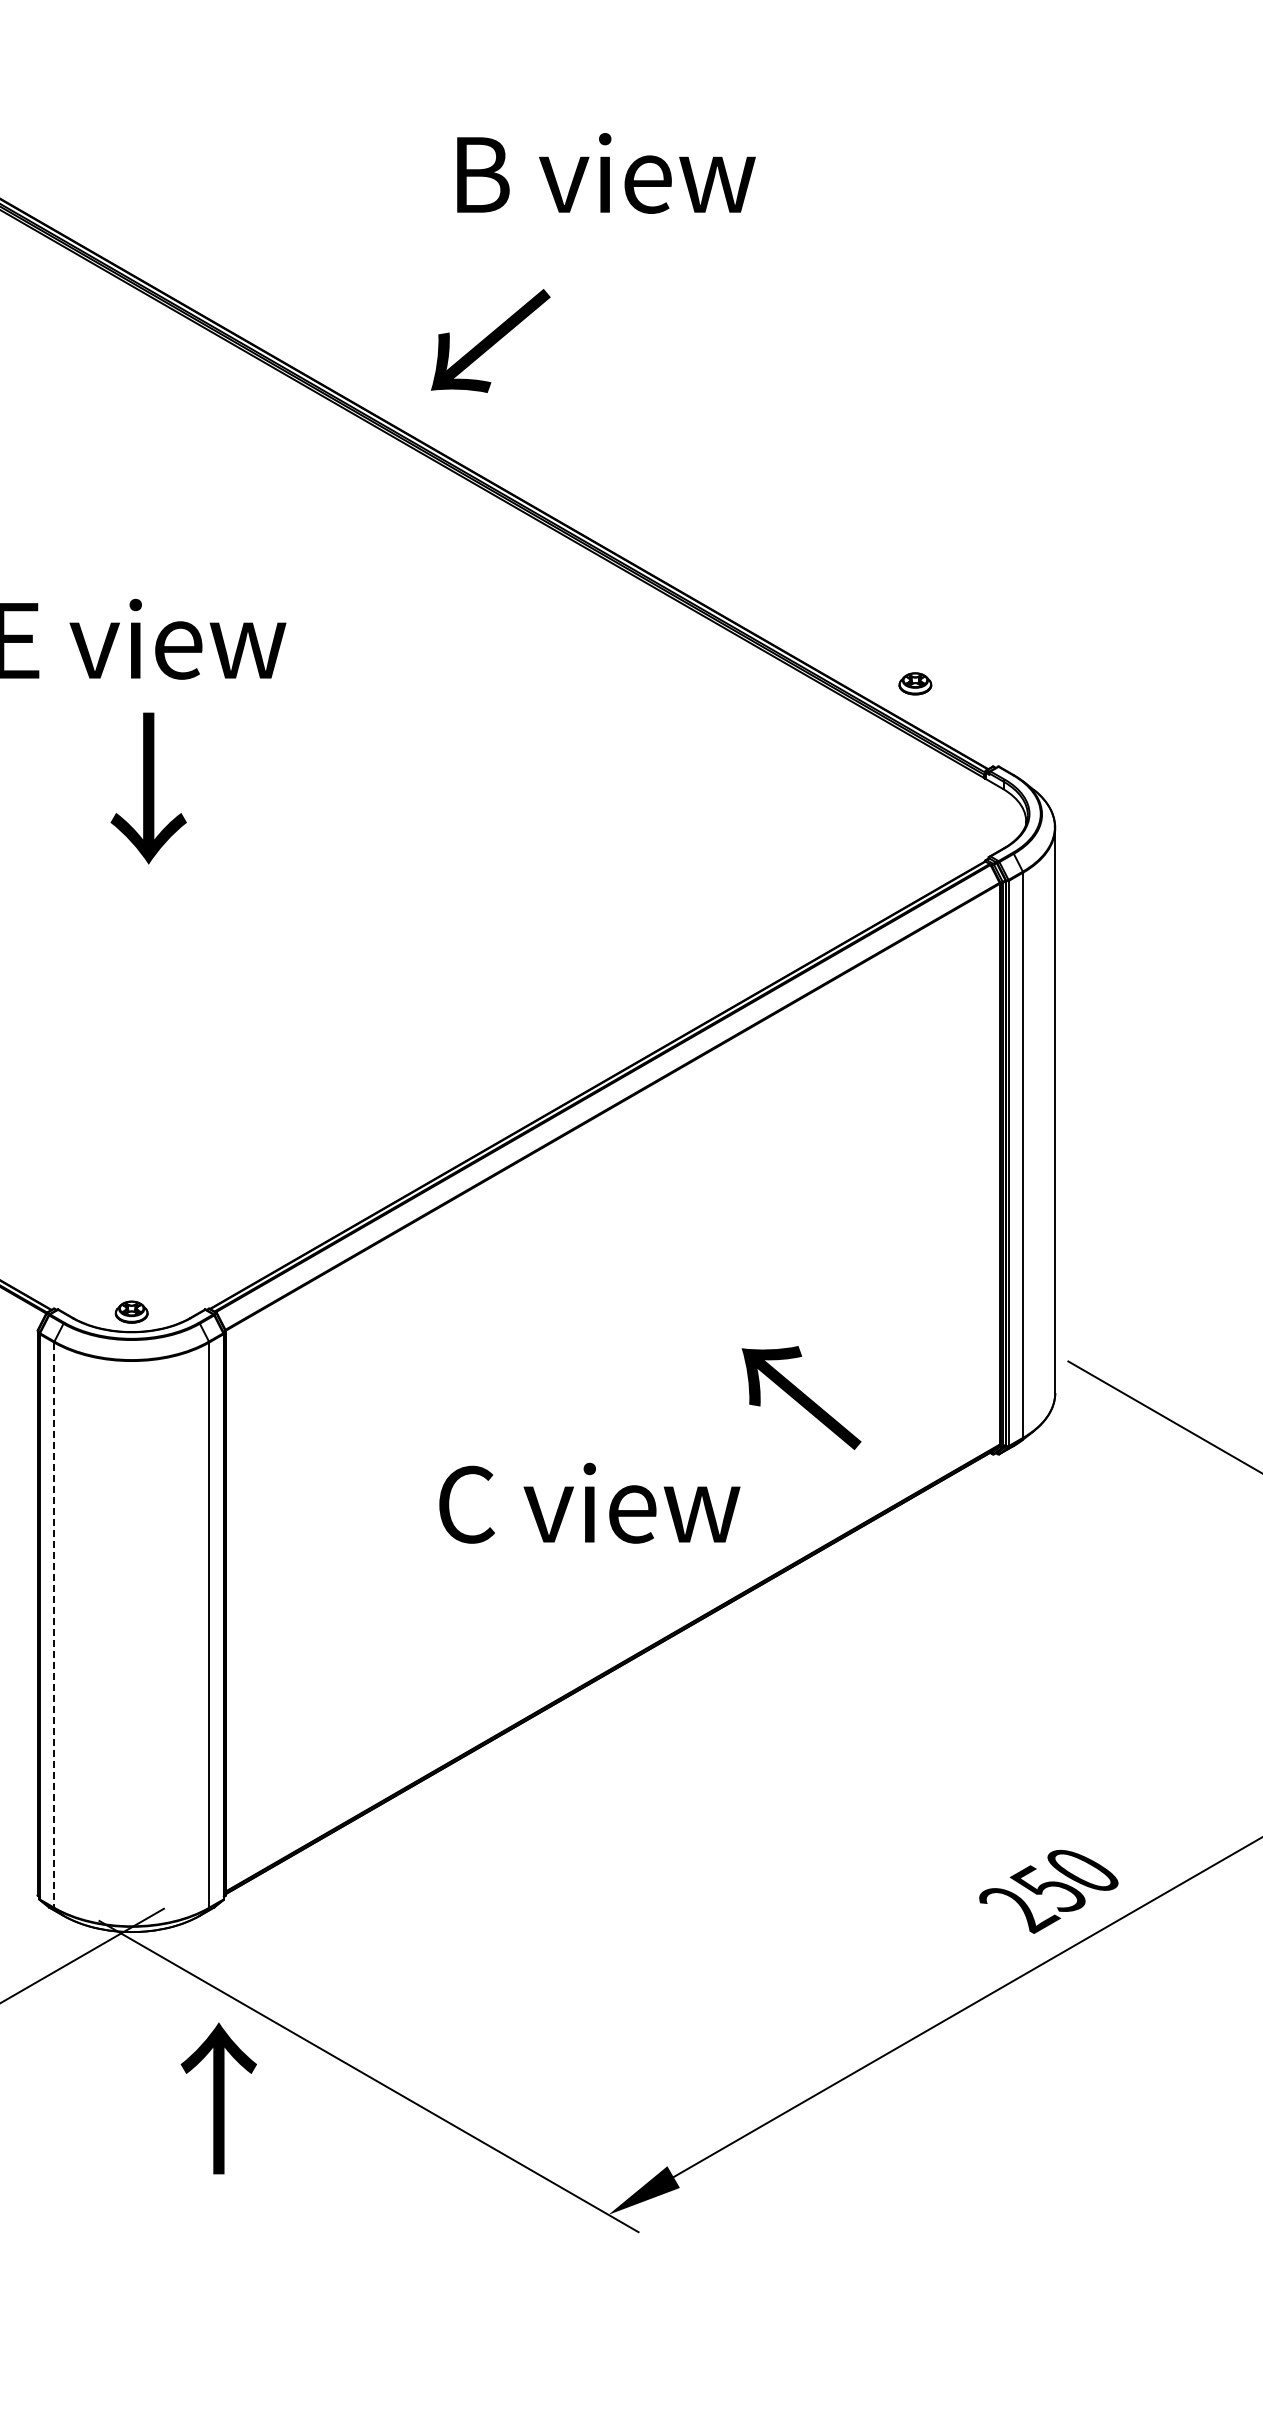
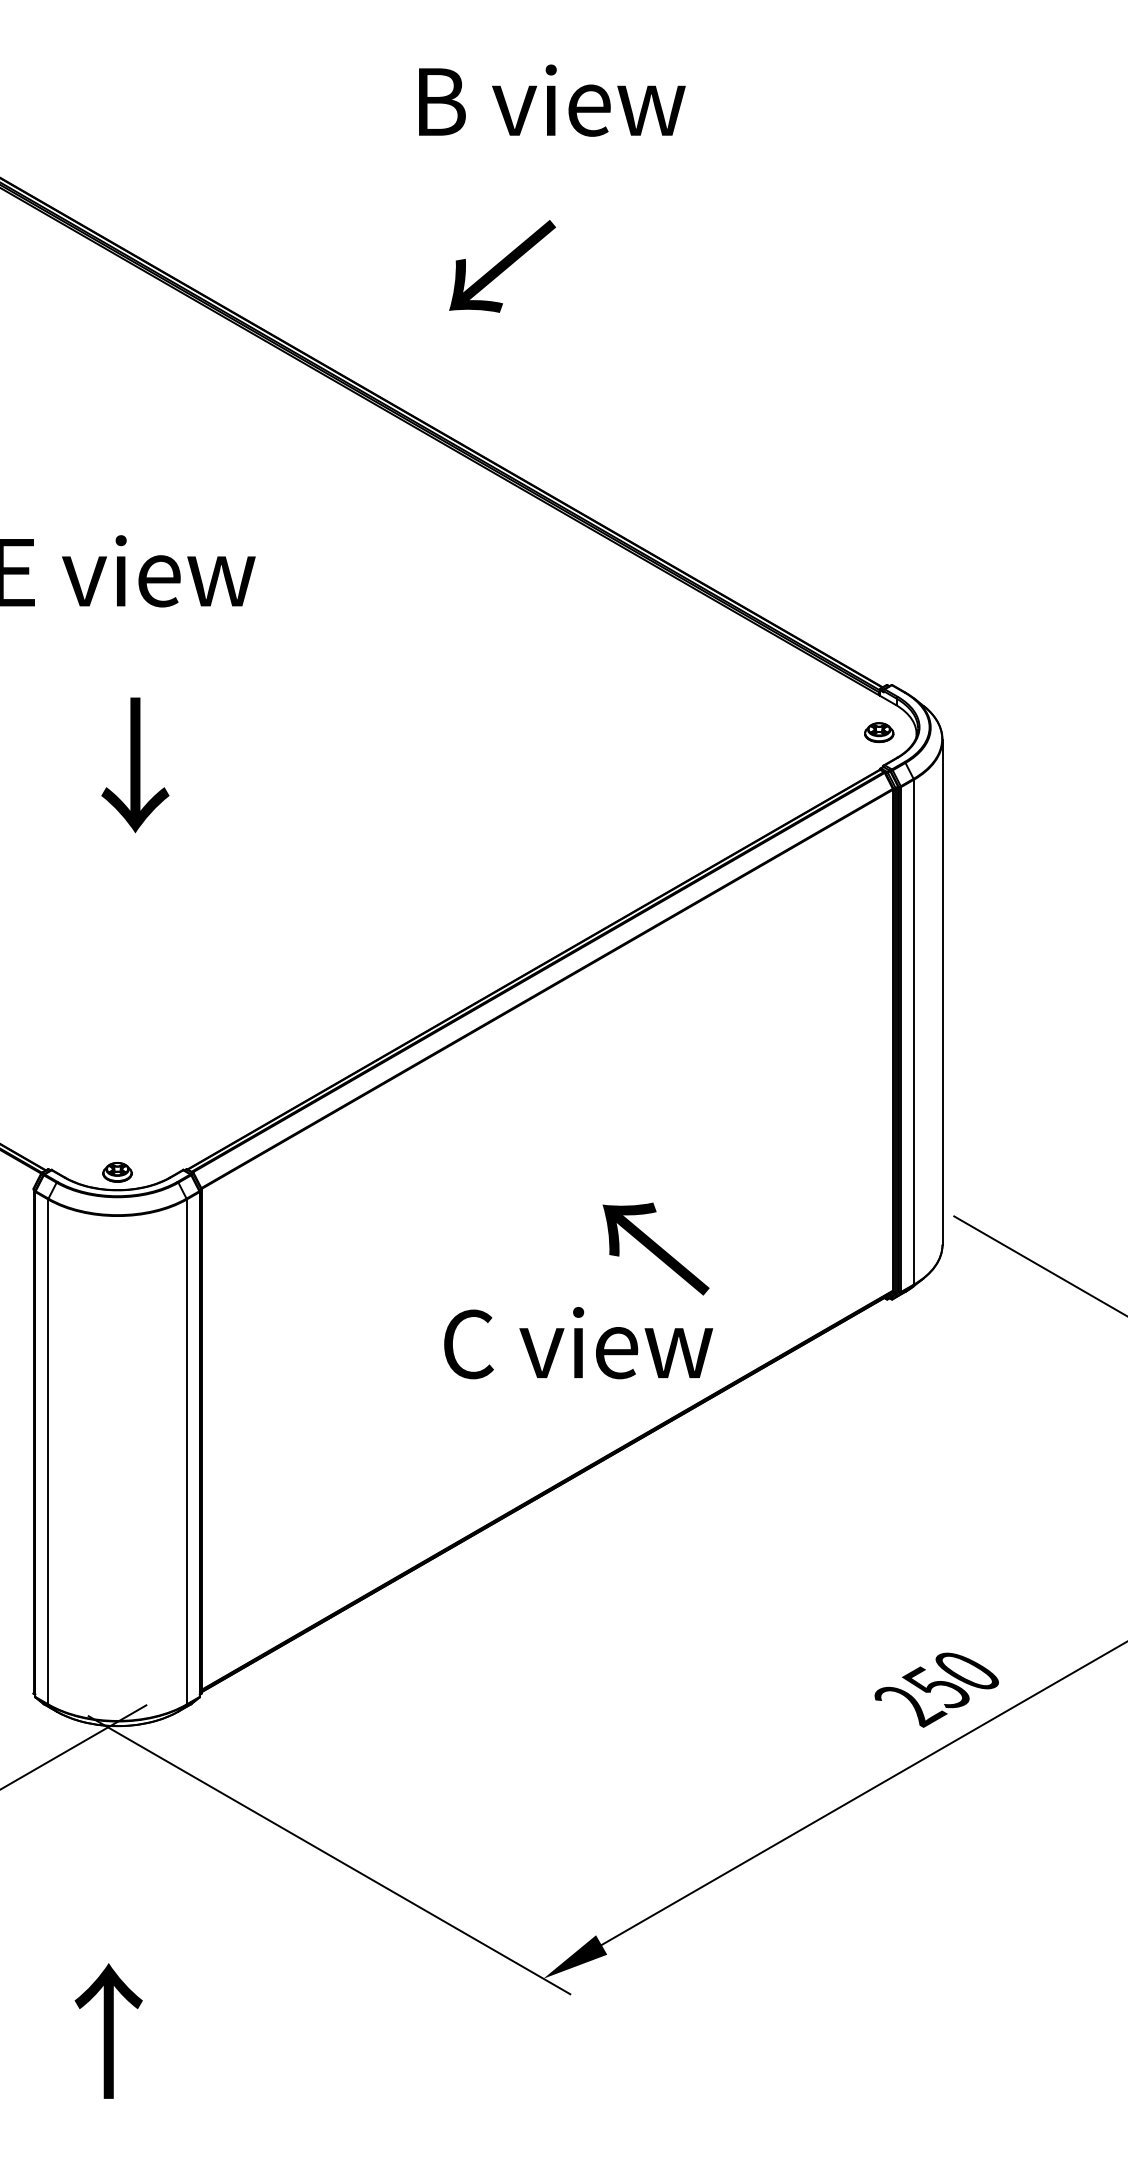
text: (606, 173) -> (552, 100), moved
text: (490, 340) -> (502, 265), moved
part: (915, 683) -> (879, 732), moved
text: (148, 788) -> (135, 765), moved
text: (801, 1397) -> (656, 1248), moved
text: (589, 1502) -> (578, 1342), moved
line: (54, 1625) -> (48, 1452), dashed -> solid
text: (218, 2098) -> (108, 2031), moved

